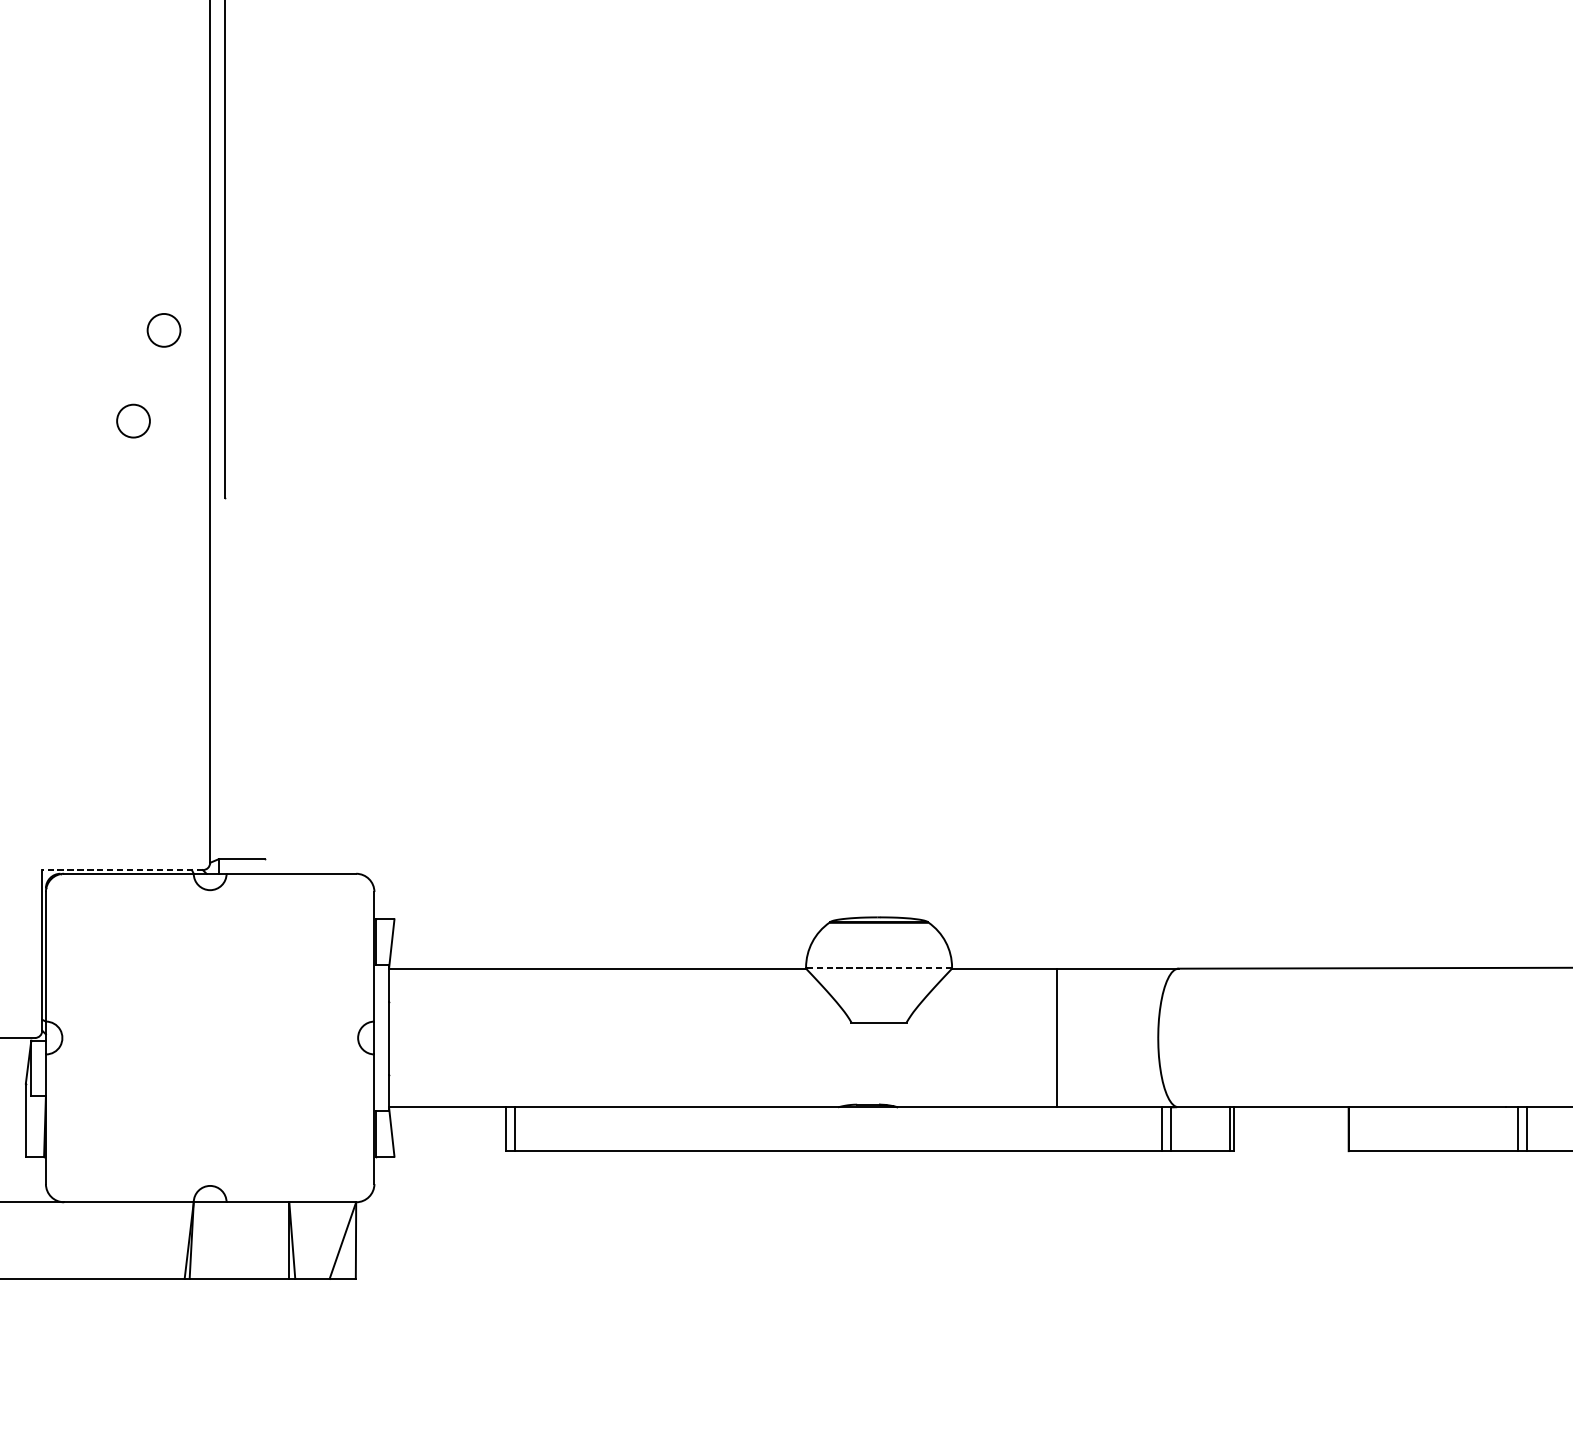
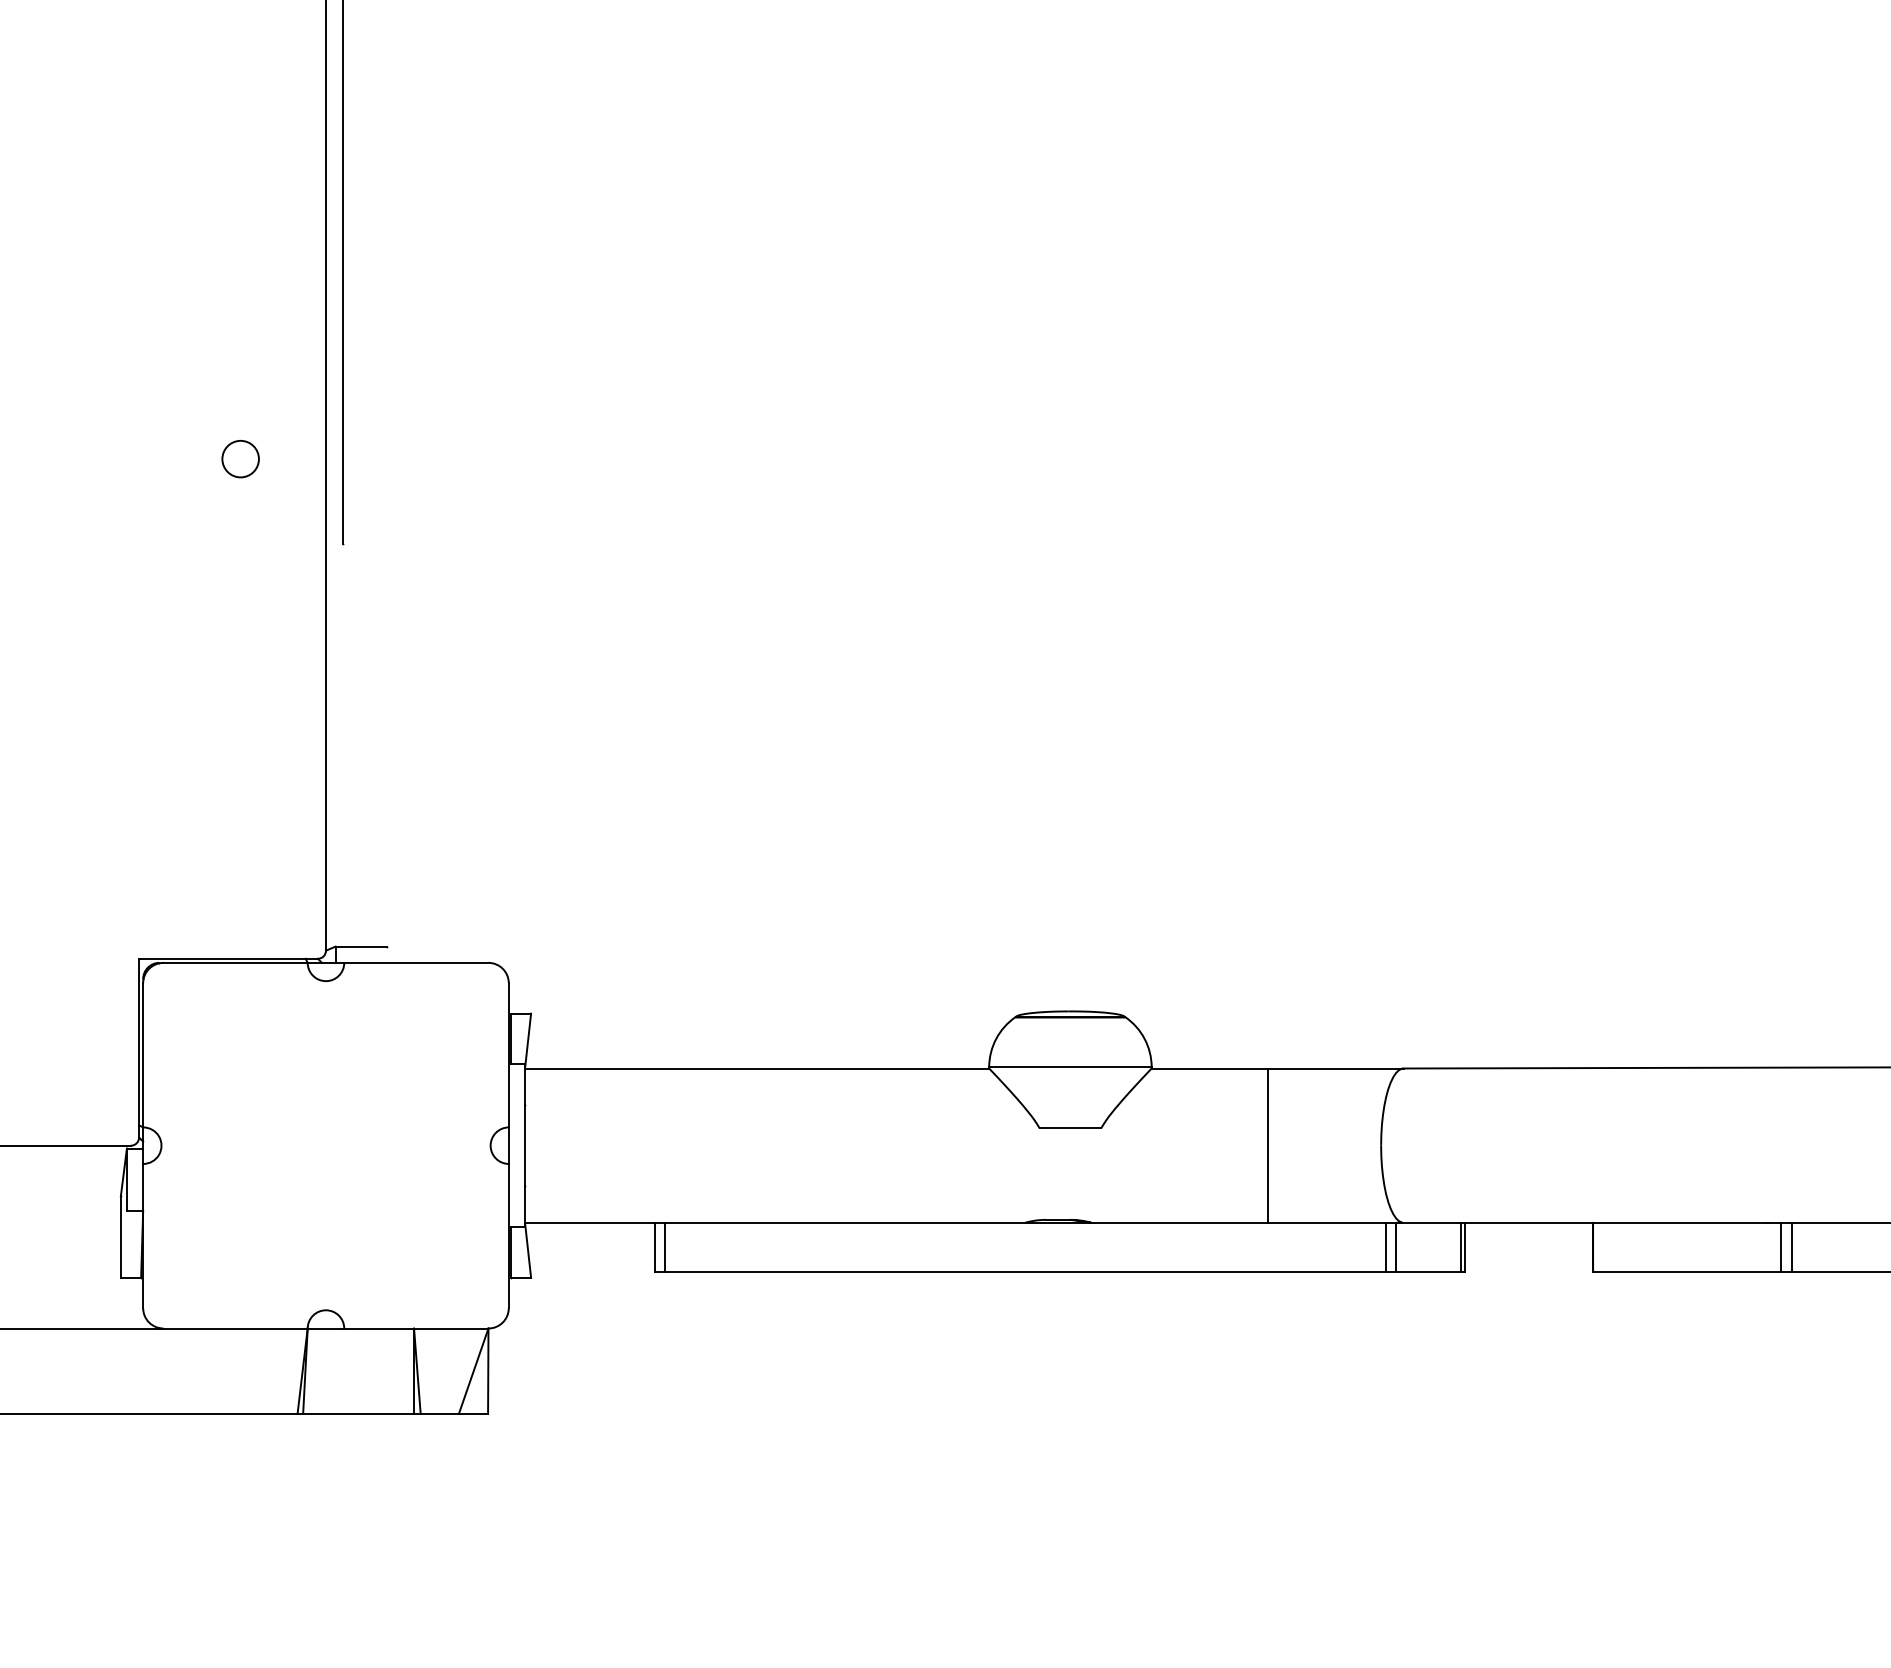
circle: (163, 330) -> (274, 358), removed
line: (121, 869) -> (227, 958), dashed -> solid
line: (880, 967) -> (1071, 1067), dashed -> solid

